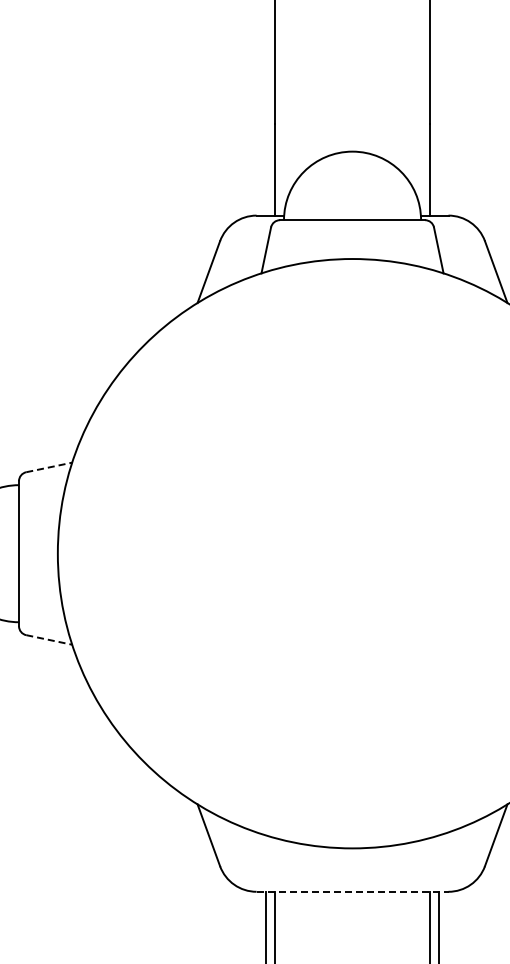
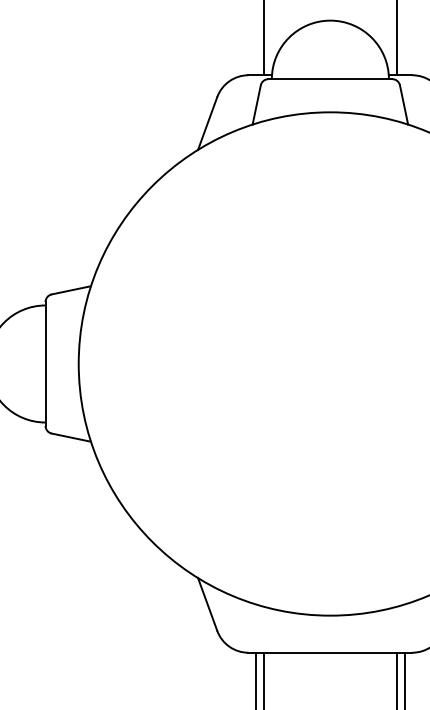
line: (49, 467) -> (71, 290), dashed -> solid
line: (49, 640) -> (71, 438), dashed -> solid
line: (352, 891) -> (330, 652), dashed -> solid

